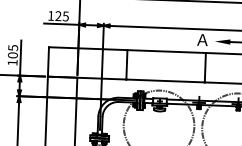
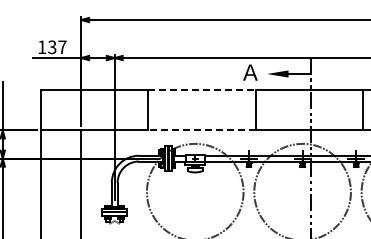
text: (62, 16) -> (57, 47), 125 -> 137
line: (166, 51) -> (201, 90), solid -> dashed
line: (165, 81) -> (201, 130), solid -> dashed

